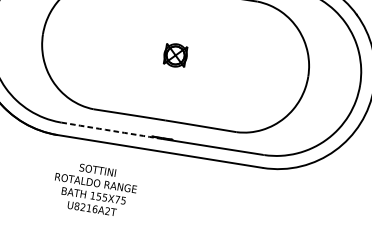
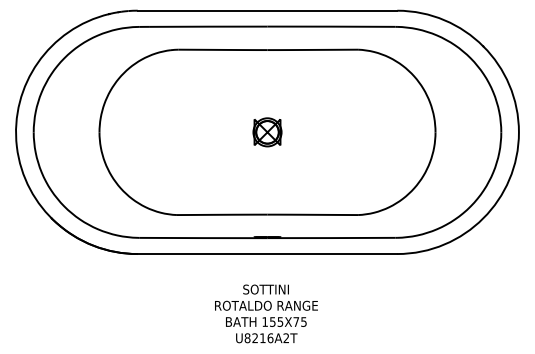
arc: (111, 131) -> (203, 238), dashed -> solid
text: (95, 189) -> (266, 313), moved

